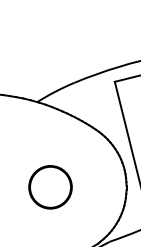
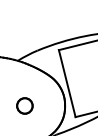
part: (49, 186) -> (24, 105), size x0.7

